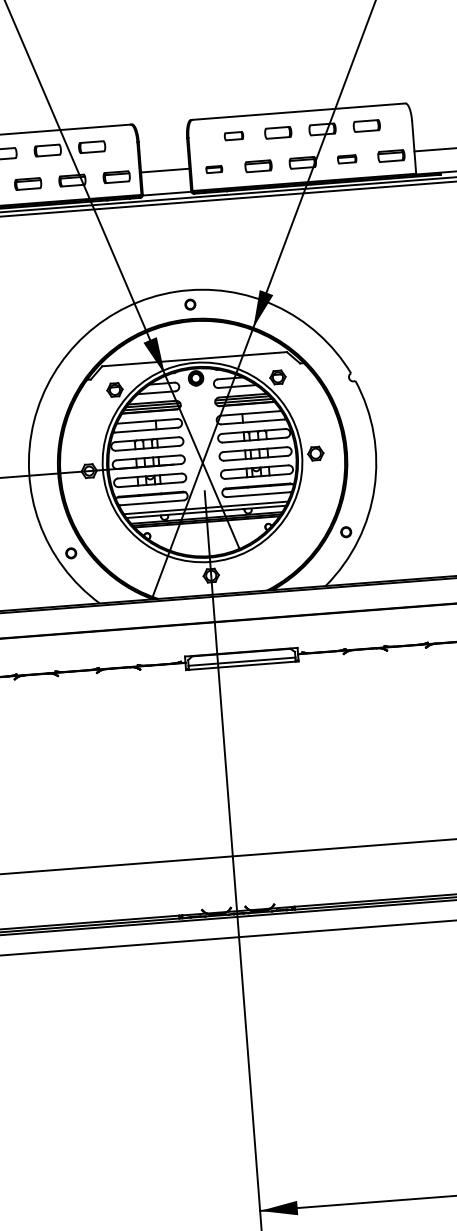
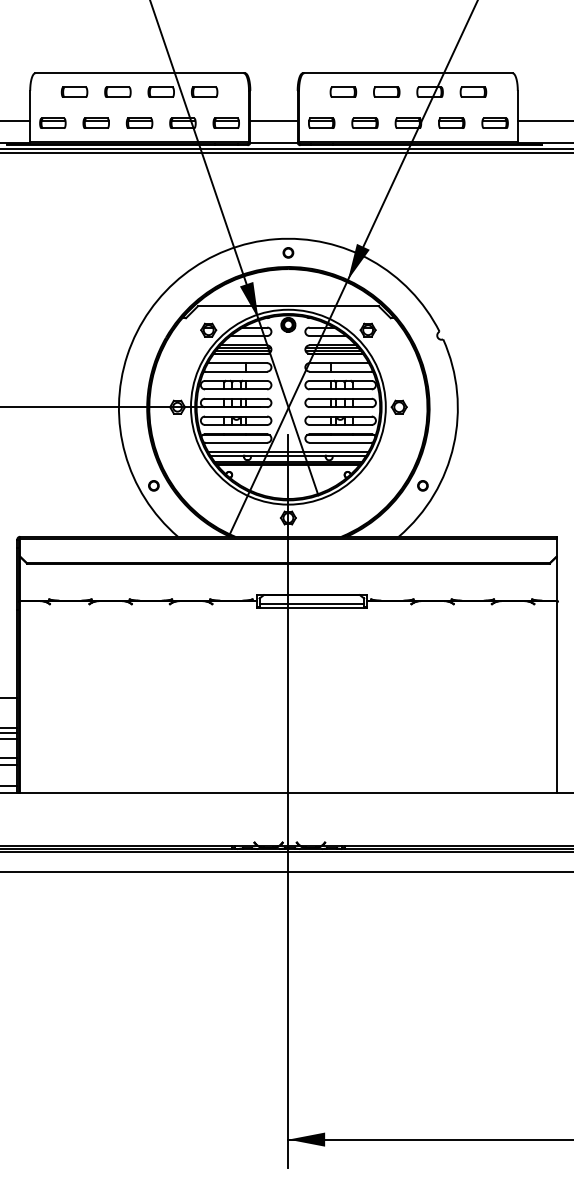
part: (234, 135) -> (343, 91), size x1.43
part: (346, 158) -> (451, 122), size x1.43
part: (213, 168) -> (321, 122), size x1.67

